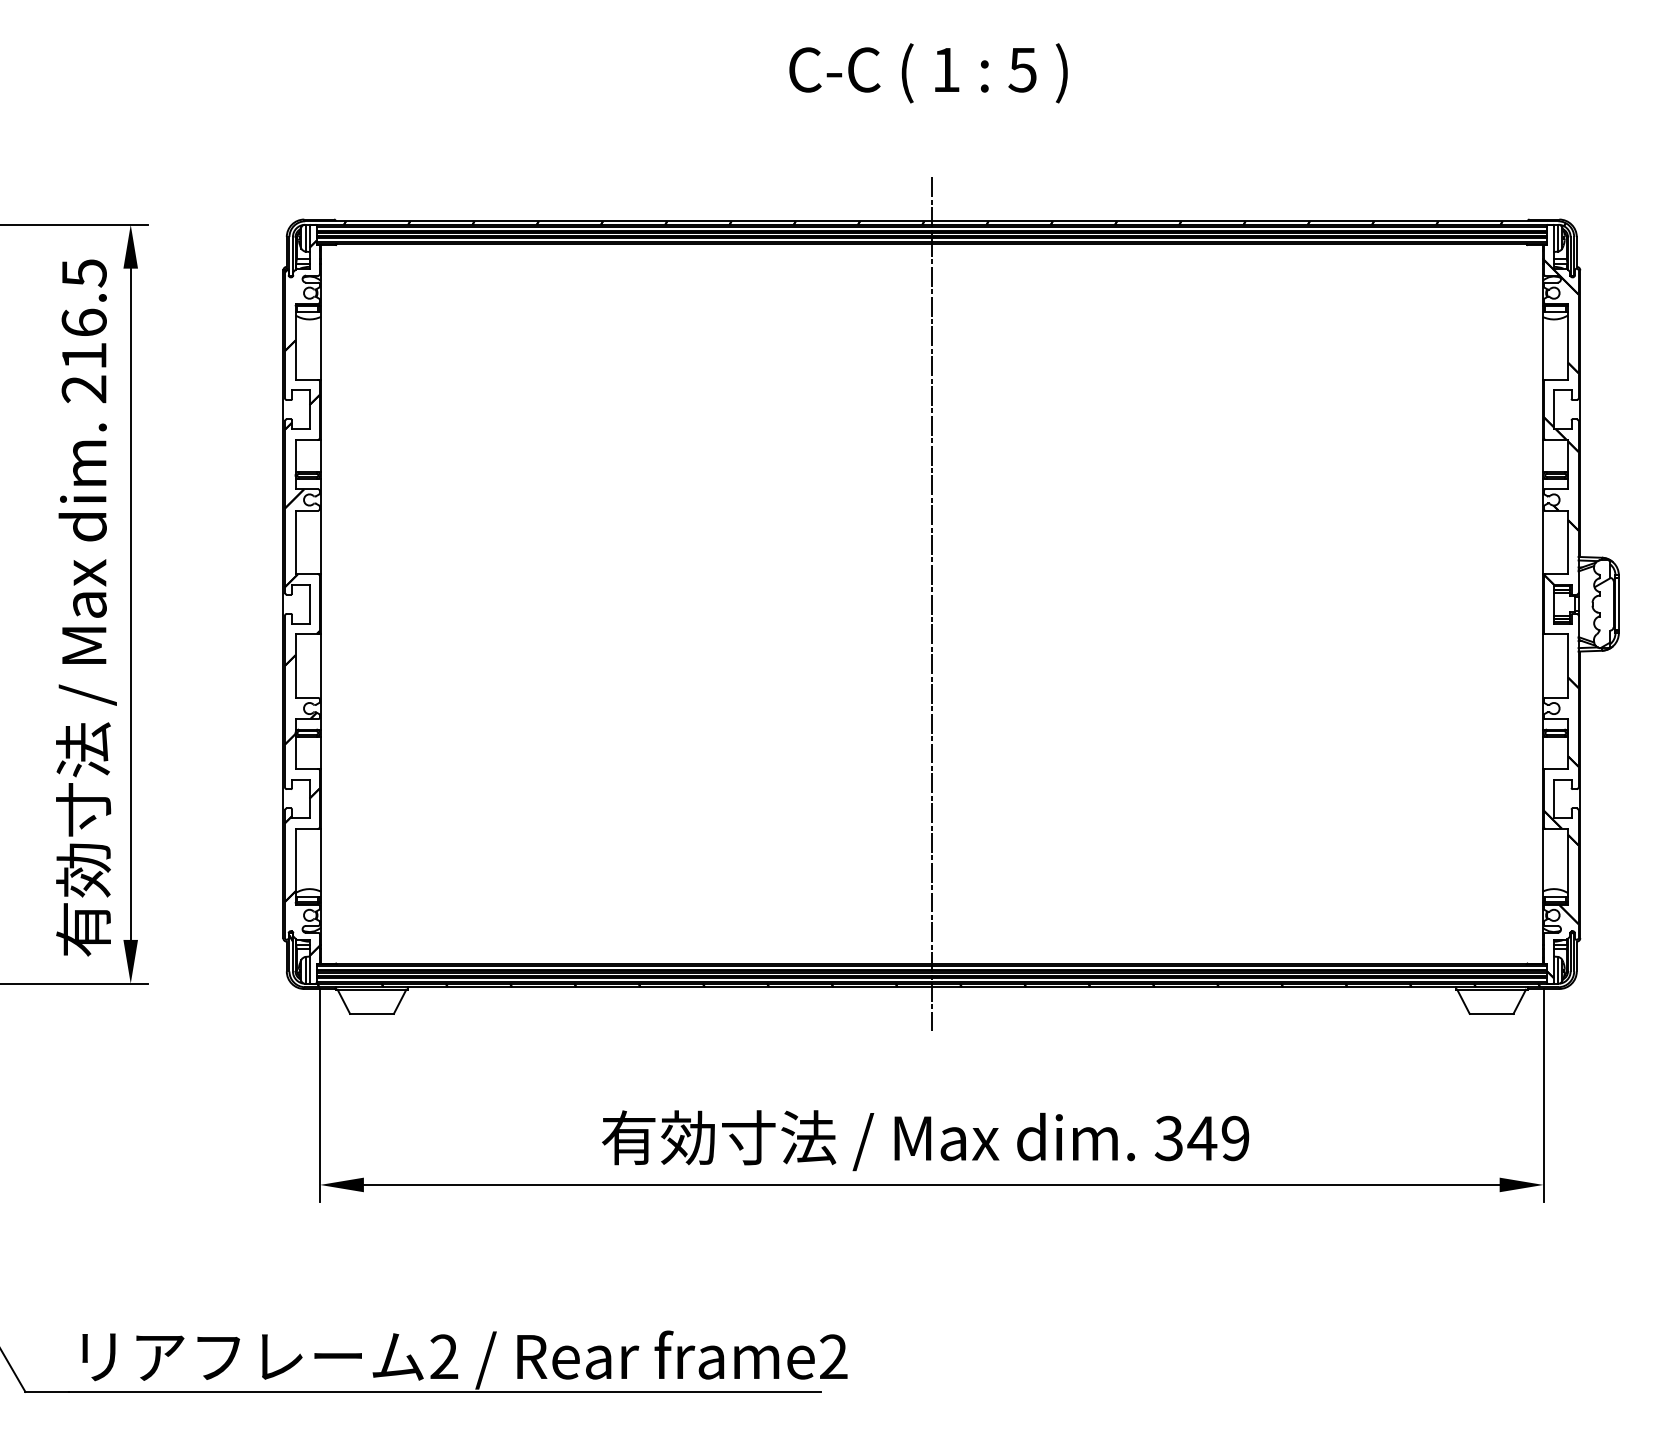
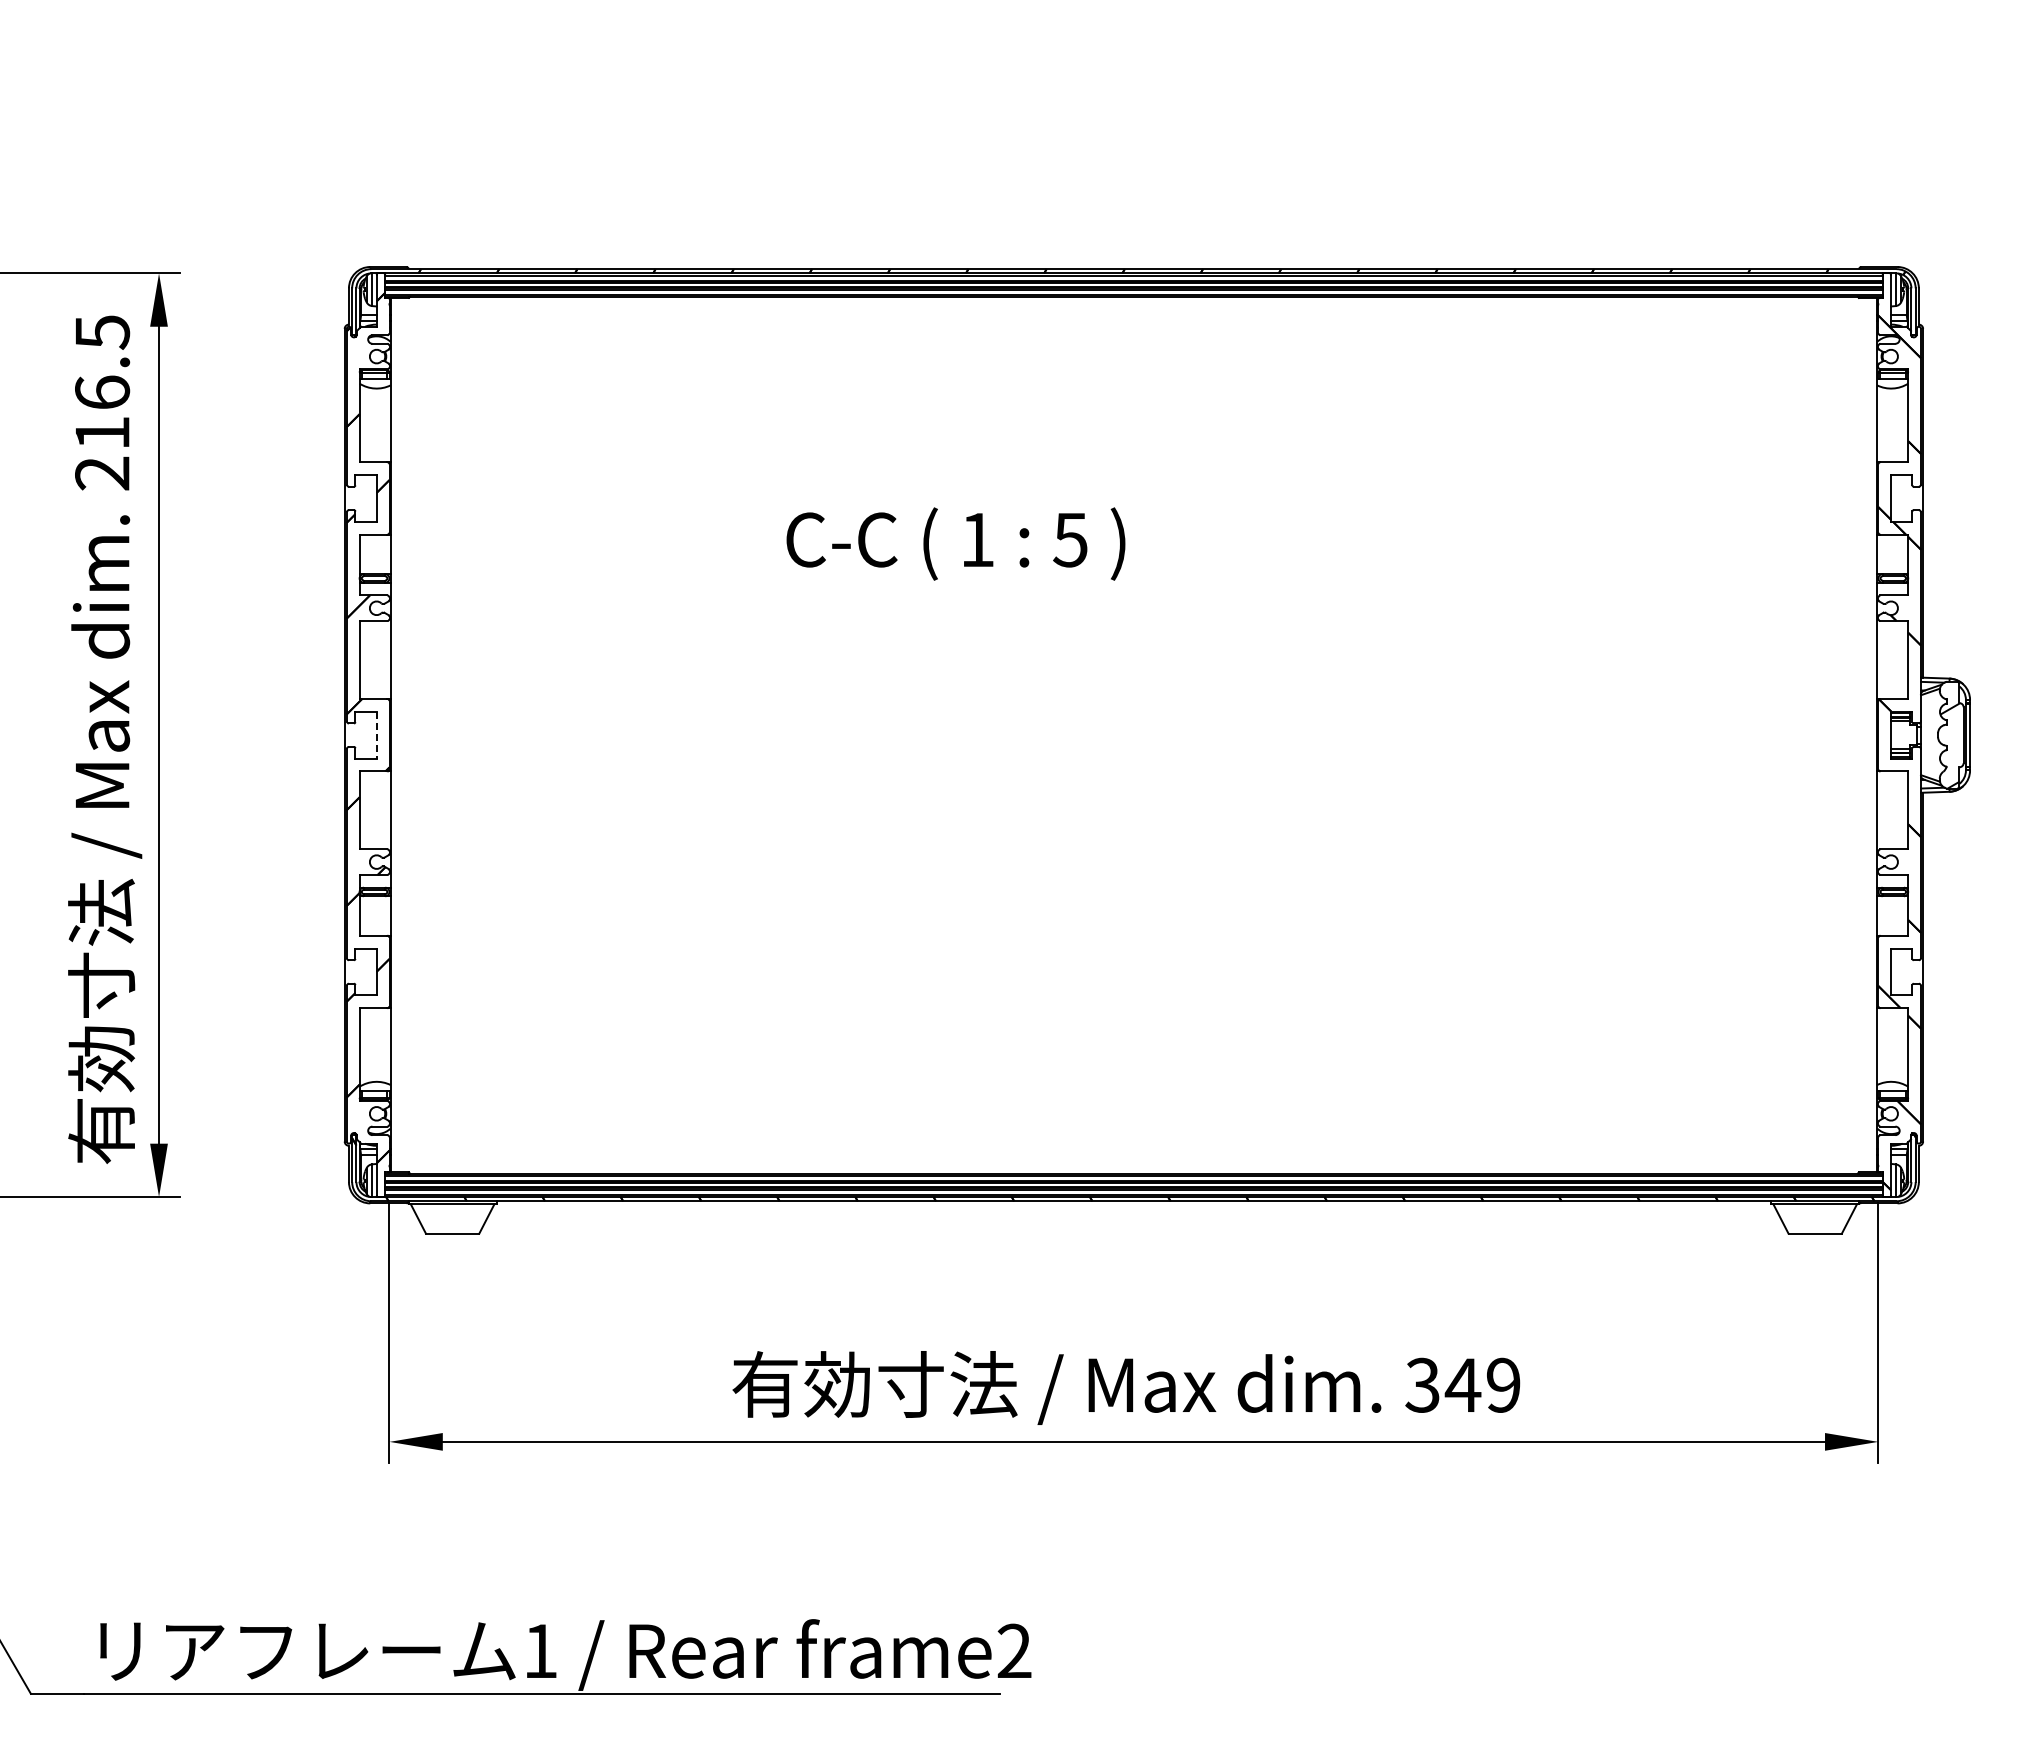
text: (928, 72) -> (955, 543), moved
line: (931, 603) -> (1133, 734), removed
line: (309, 604) -> (376, 735), solid -> dashed
text: (444, 1356) -> (540, 1650), 2 -> 1

